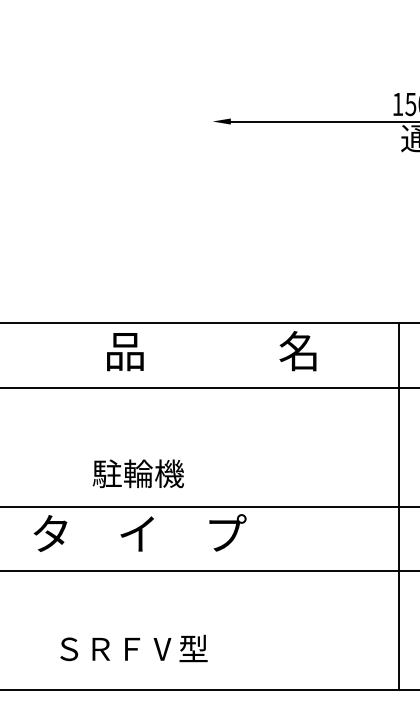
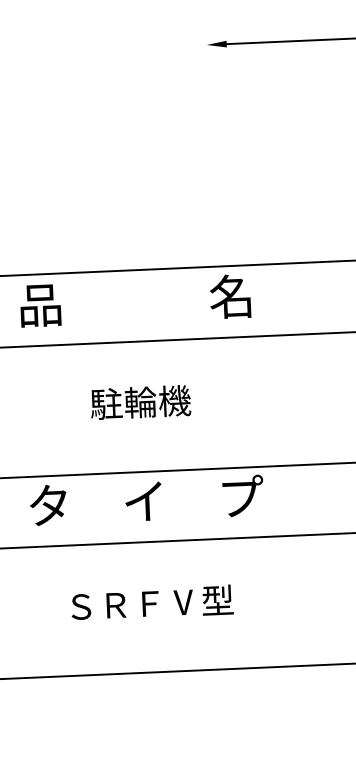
text: (211, 351) -> (135, 301), moved
text: (137, 473) -> (139, 402), moved
text: (133, 648) -> (151, 603), moved

